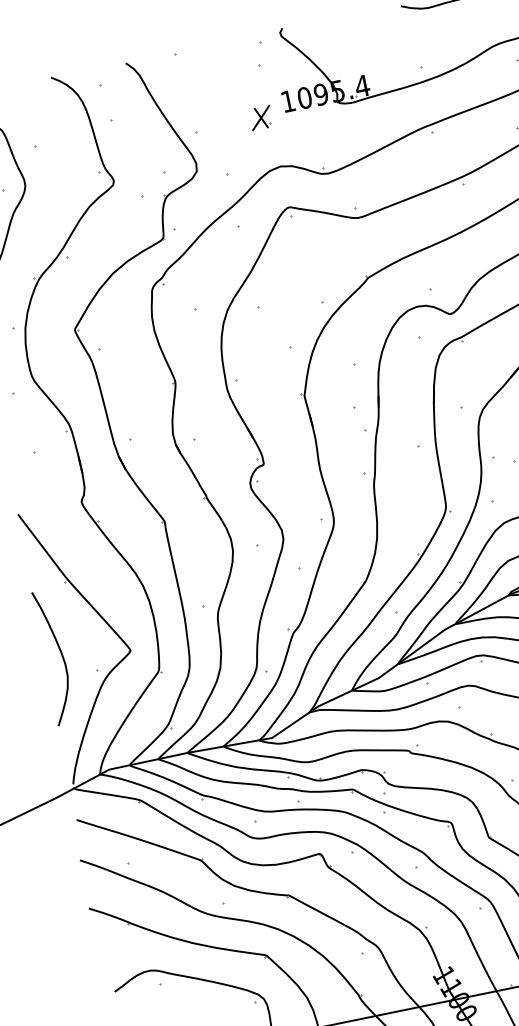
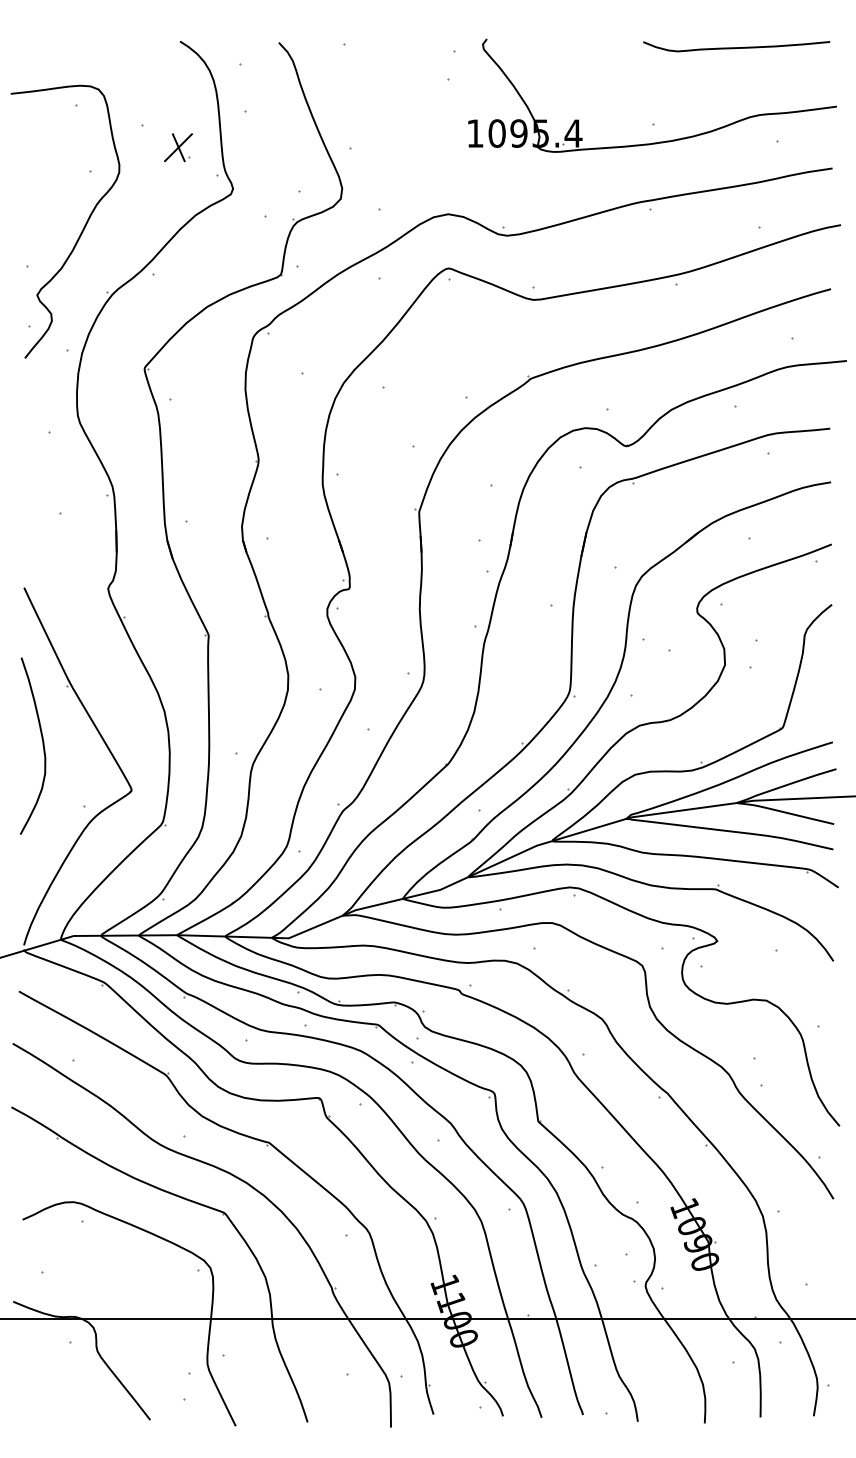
part: (261, 117) -> (178, 147), moved
curve: (61, 655) -> (42, 745), moved

